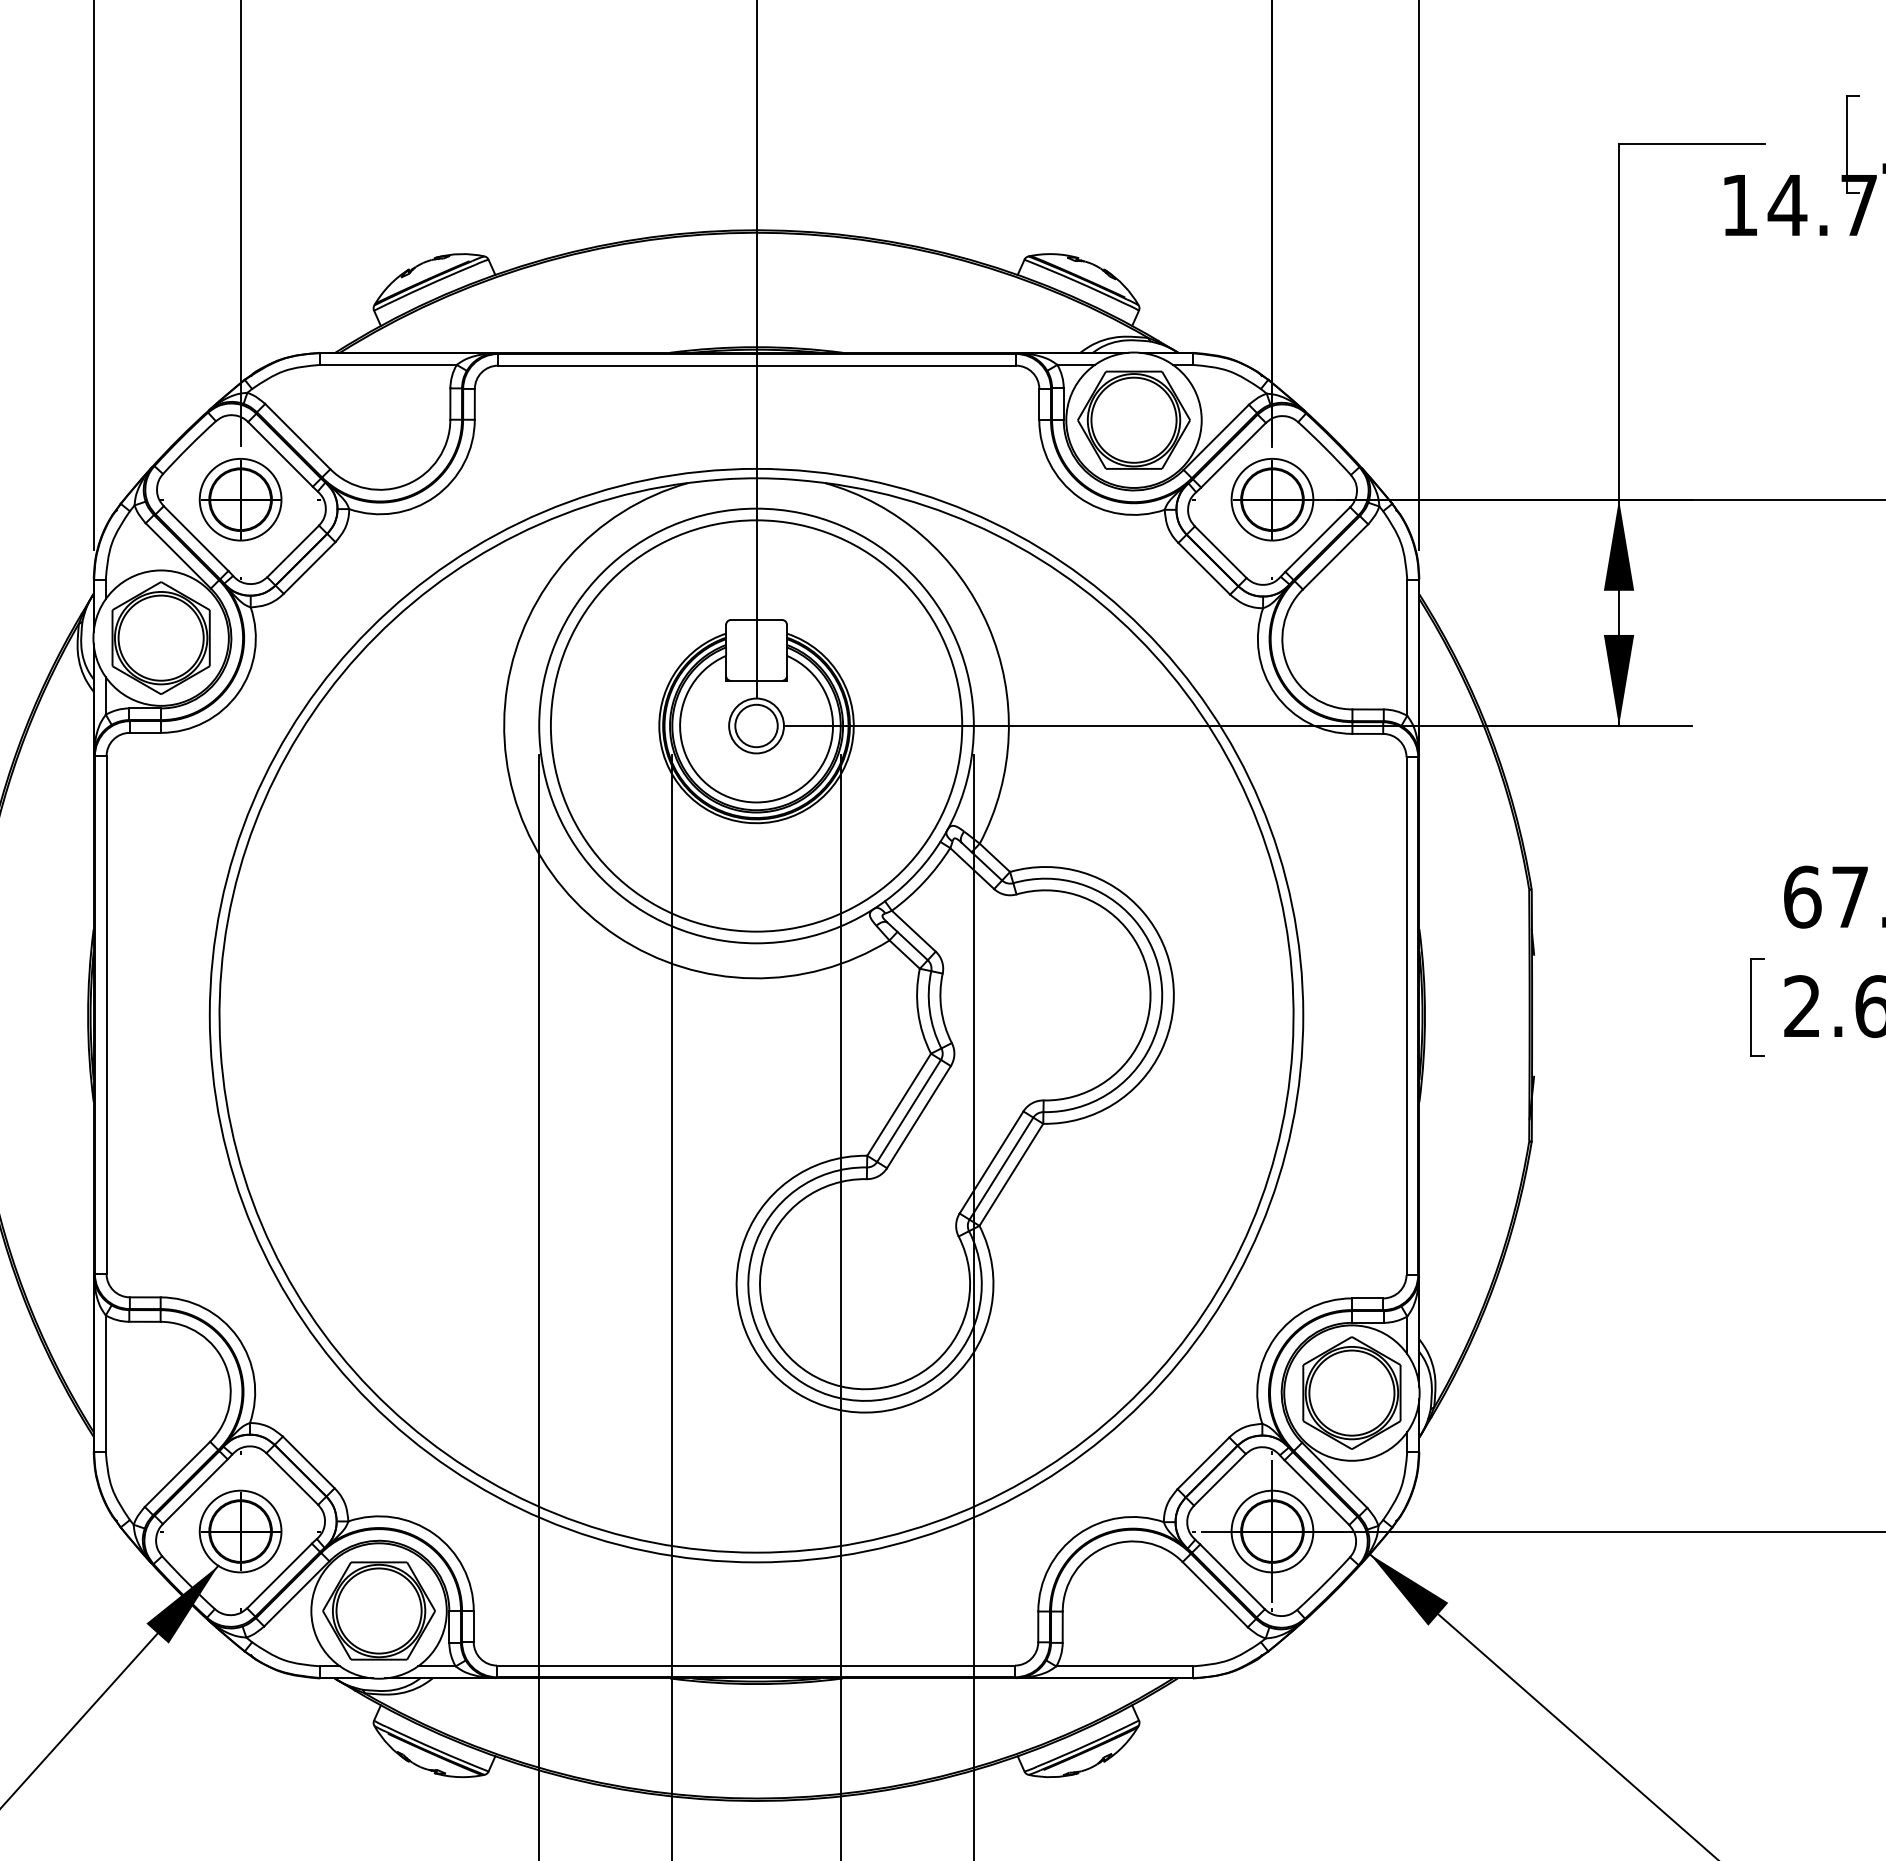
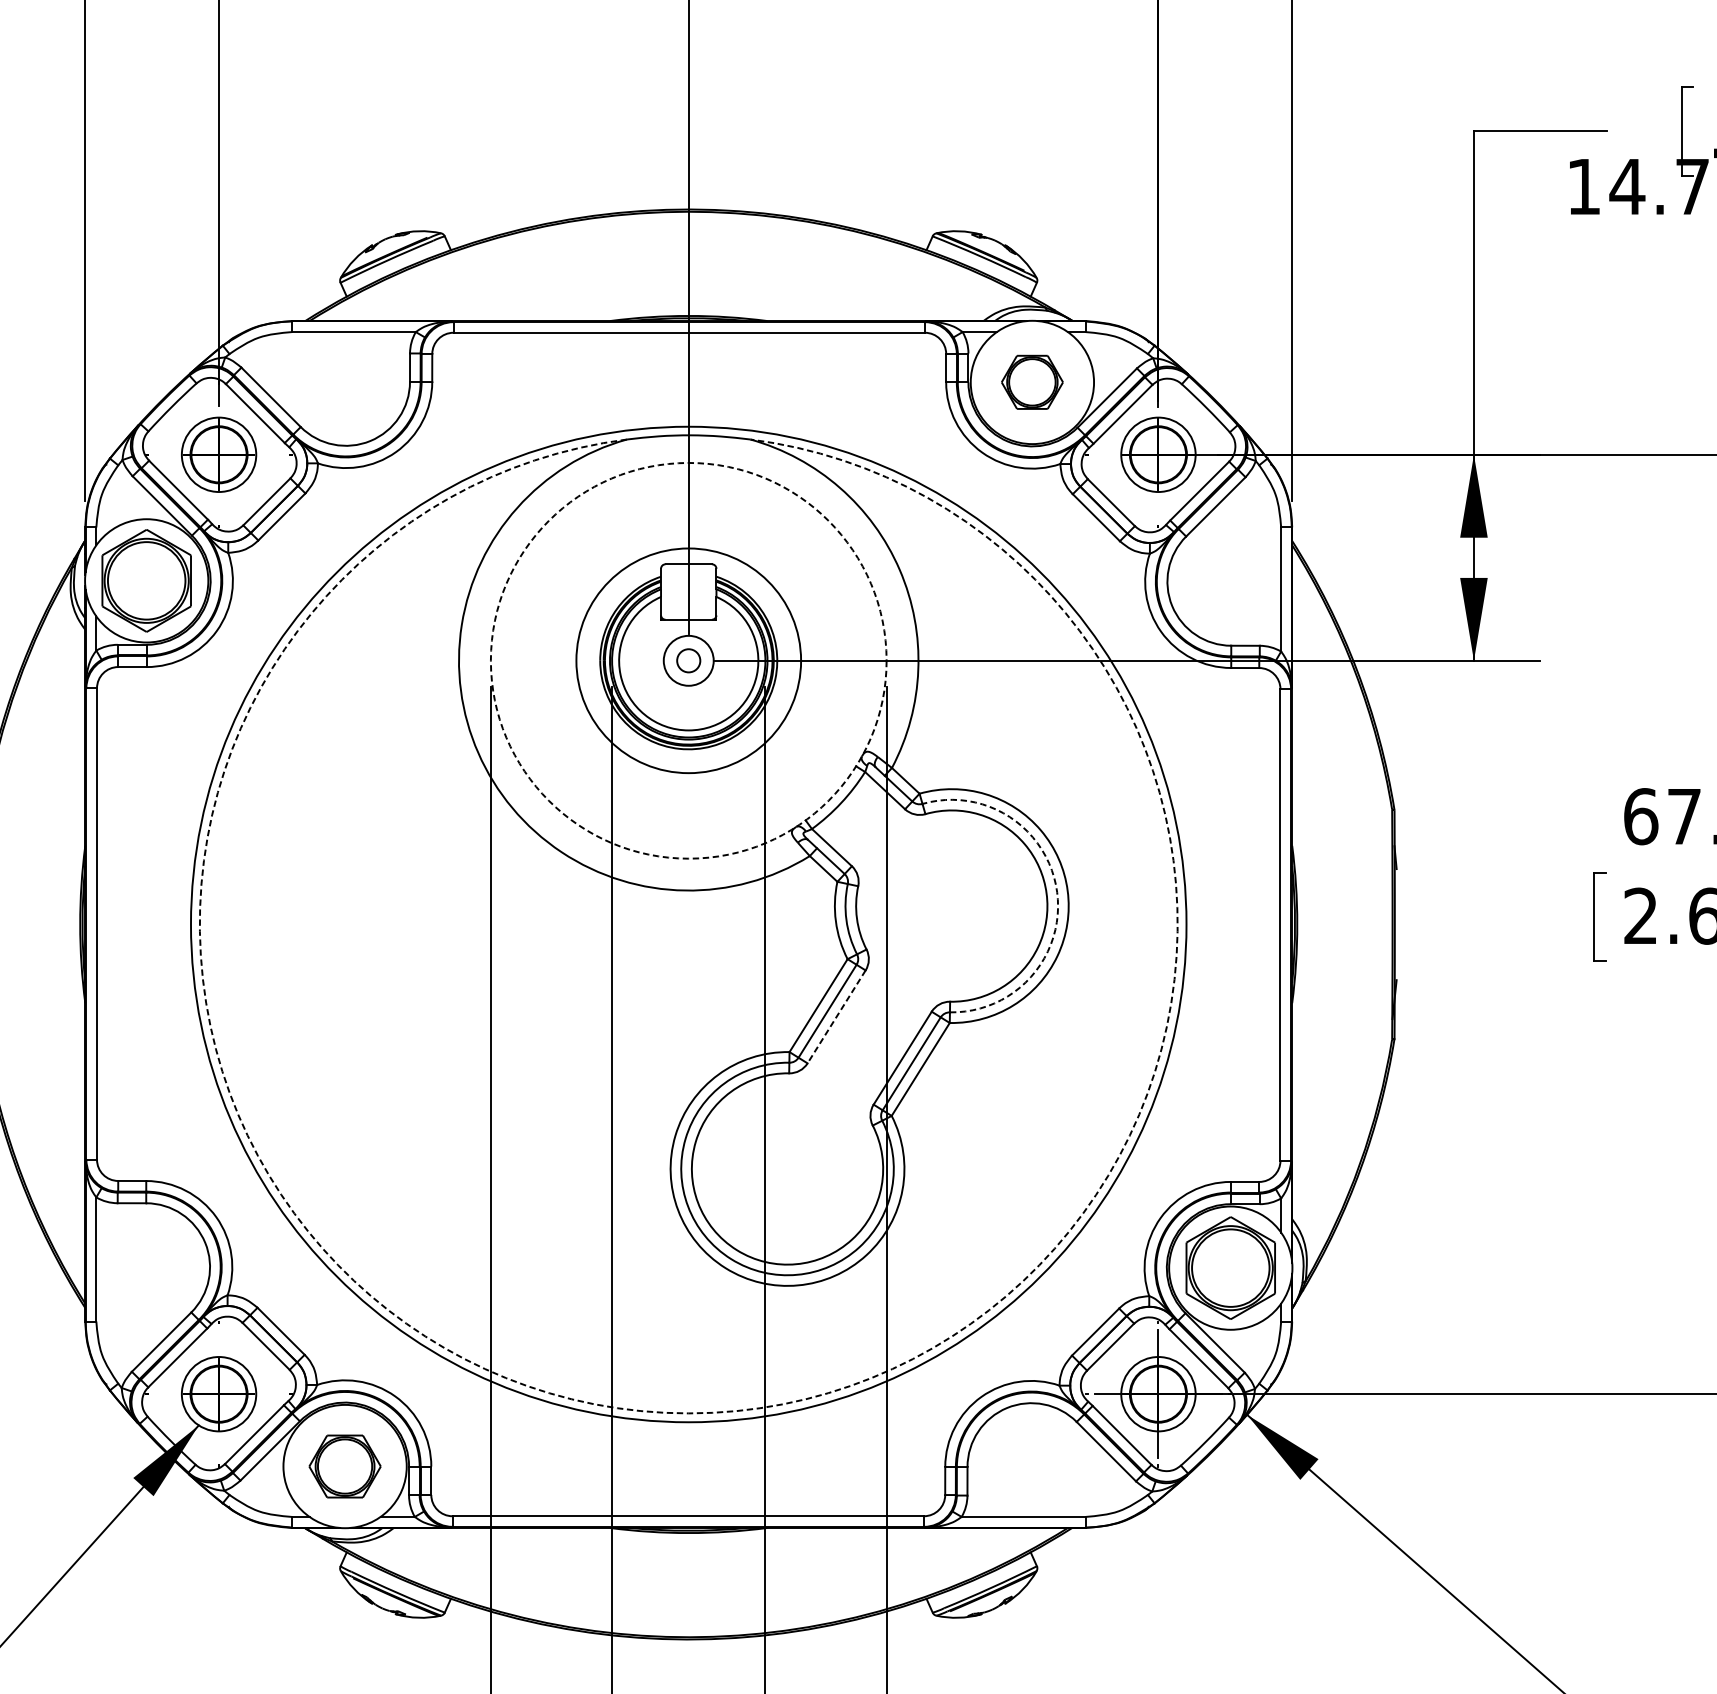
part: (1133, 419) -> (1031, 381), size x0.6
circle: (756, 725) -> (688, 660), size x0.6
circle: (756, 725) -> (688, 660), size x0.6
circle: (756, 725) -> (688, 660), solid -> dashed
arc: (1161, 980) -> (1057, 892), solid -> dashed
line: (918, 1117) -> (836, 1017), solid -> dashed
arc: (756, 1552) -> (688, 1413), solid -> dashed
part: (378, 1610) -> (344, 1466), size x0.7

